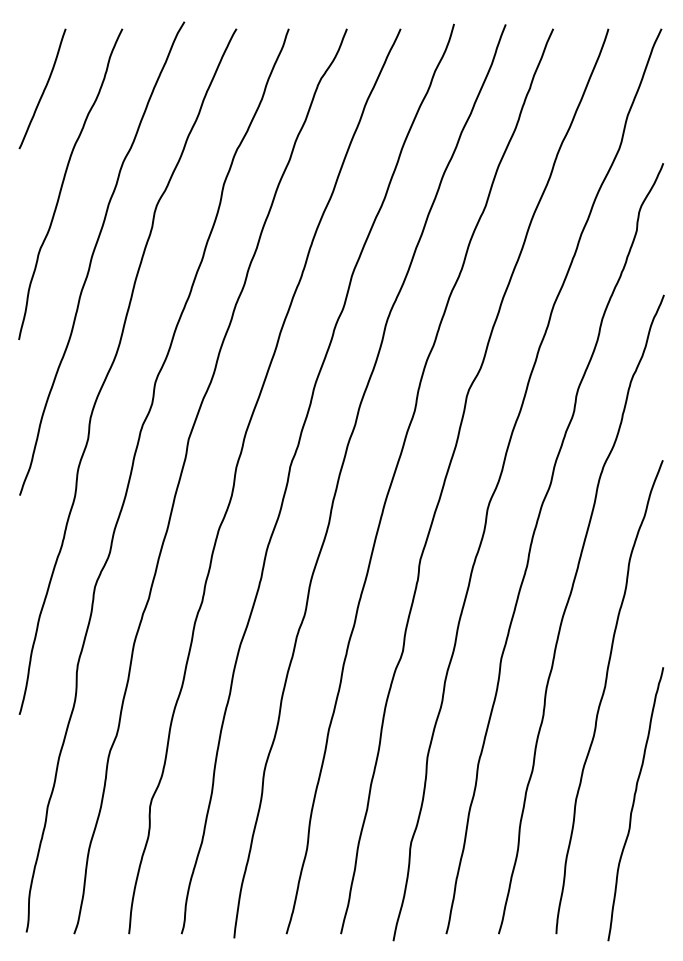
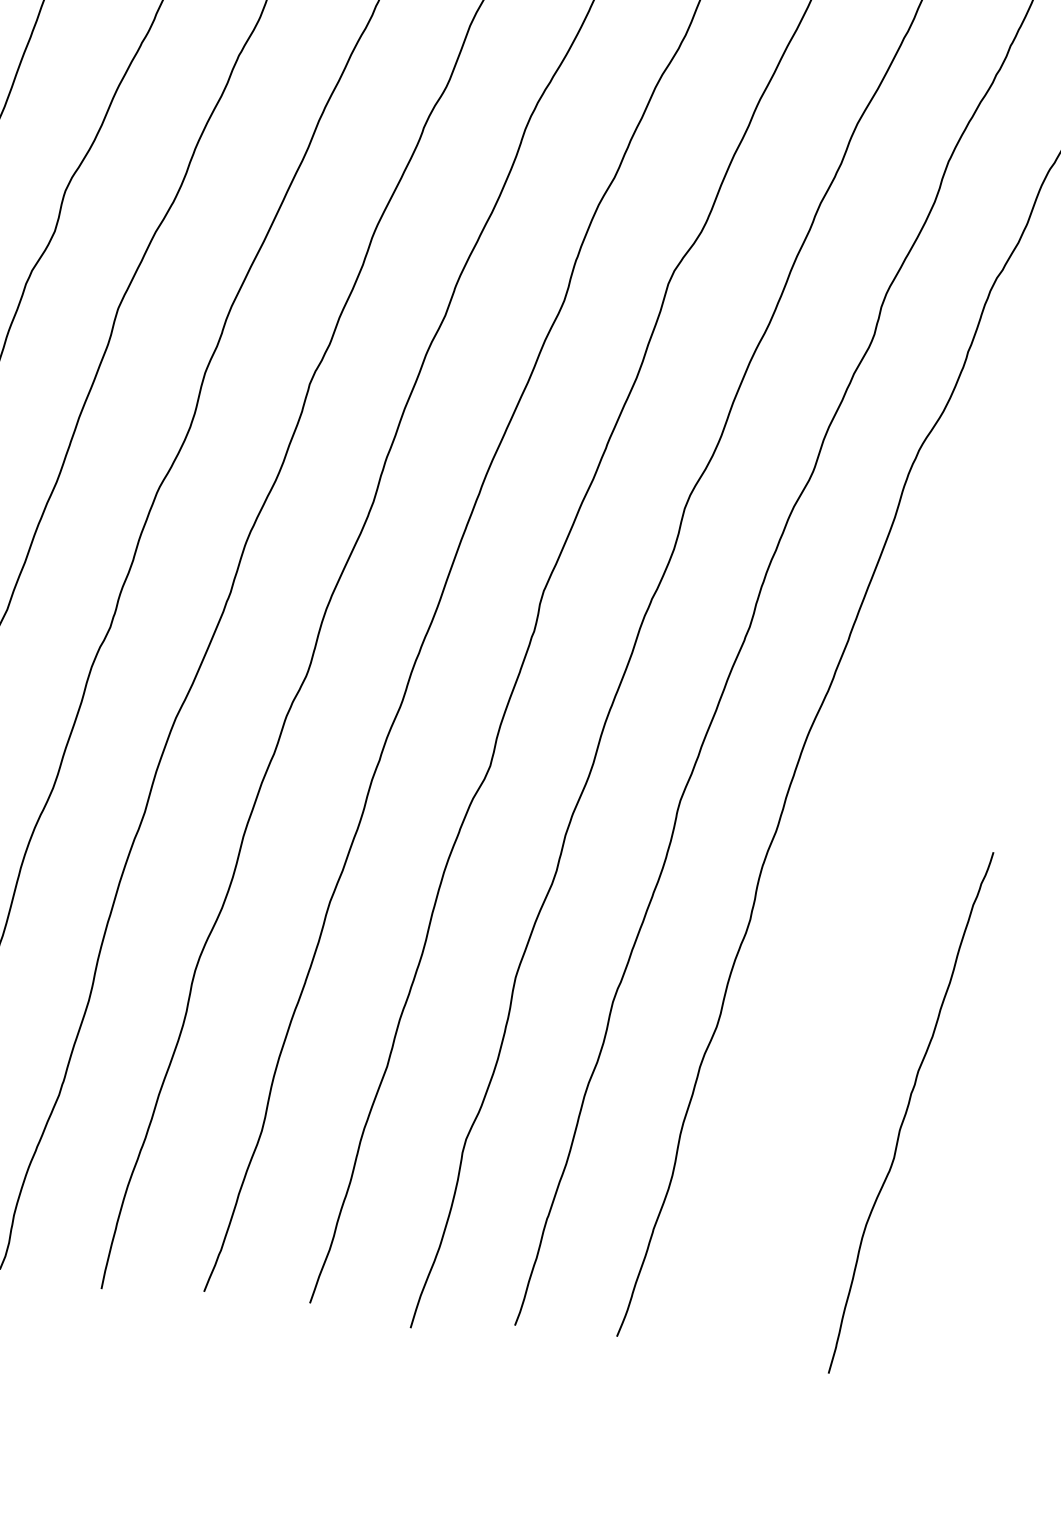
curve: (603, 697) -> (870, 898), removed

